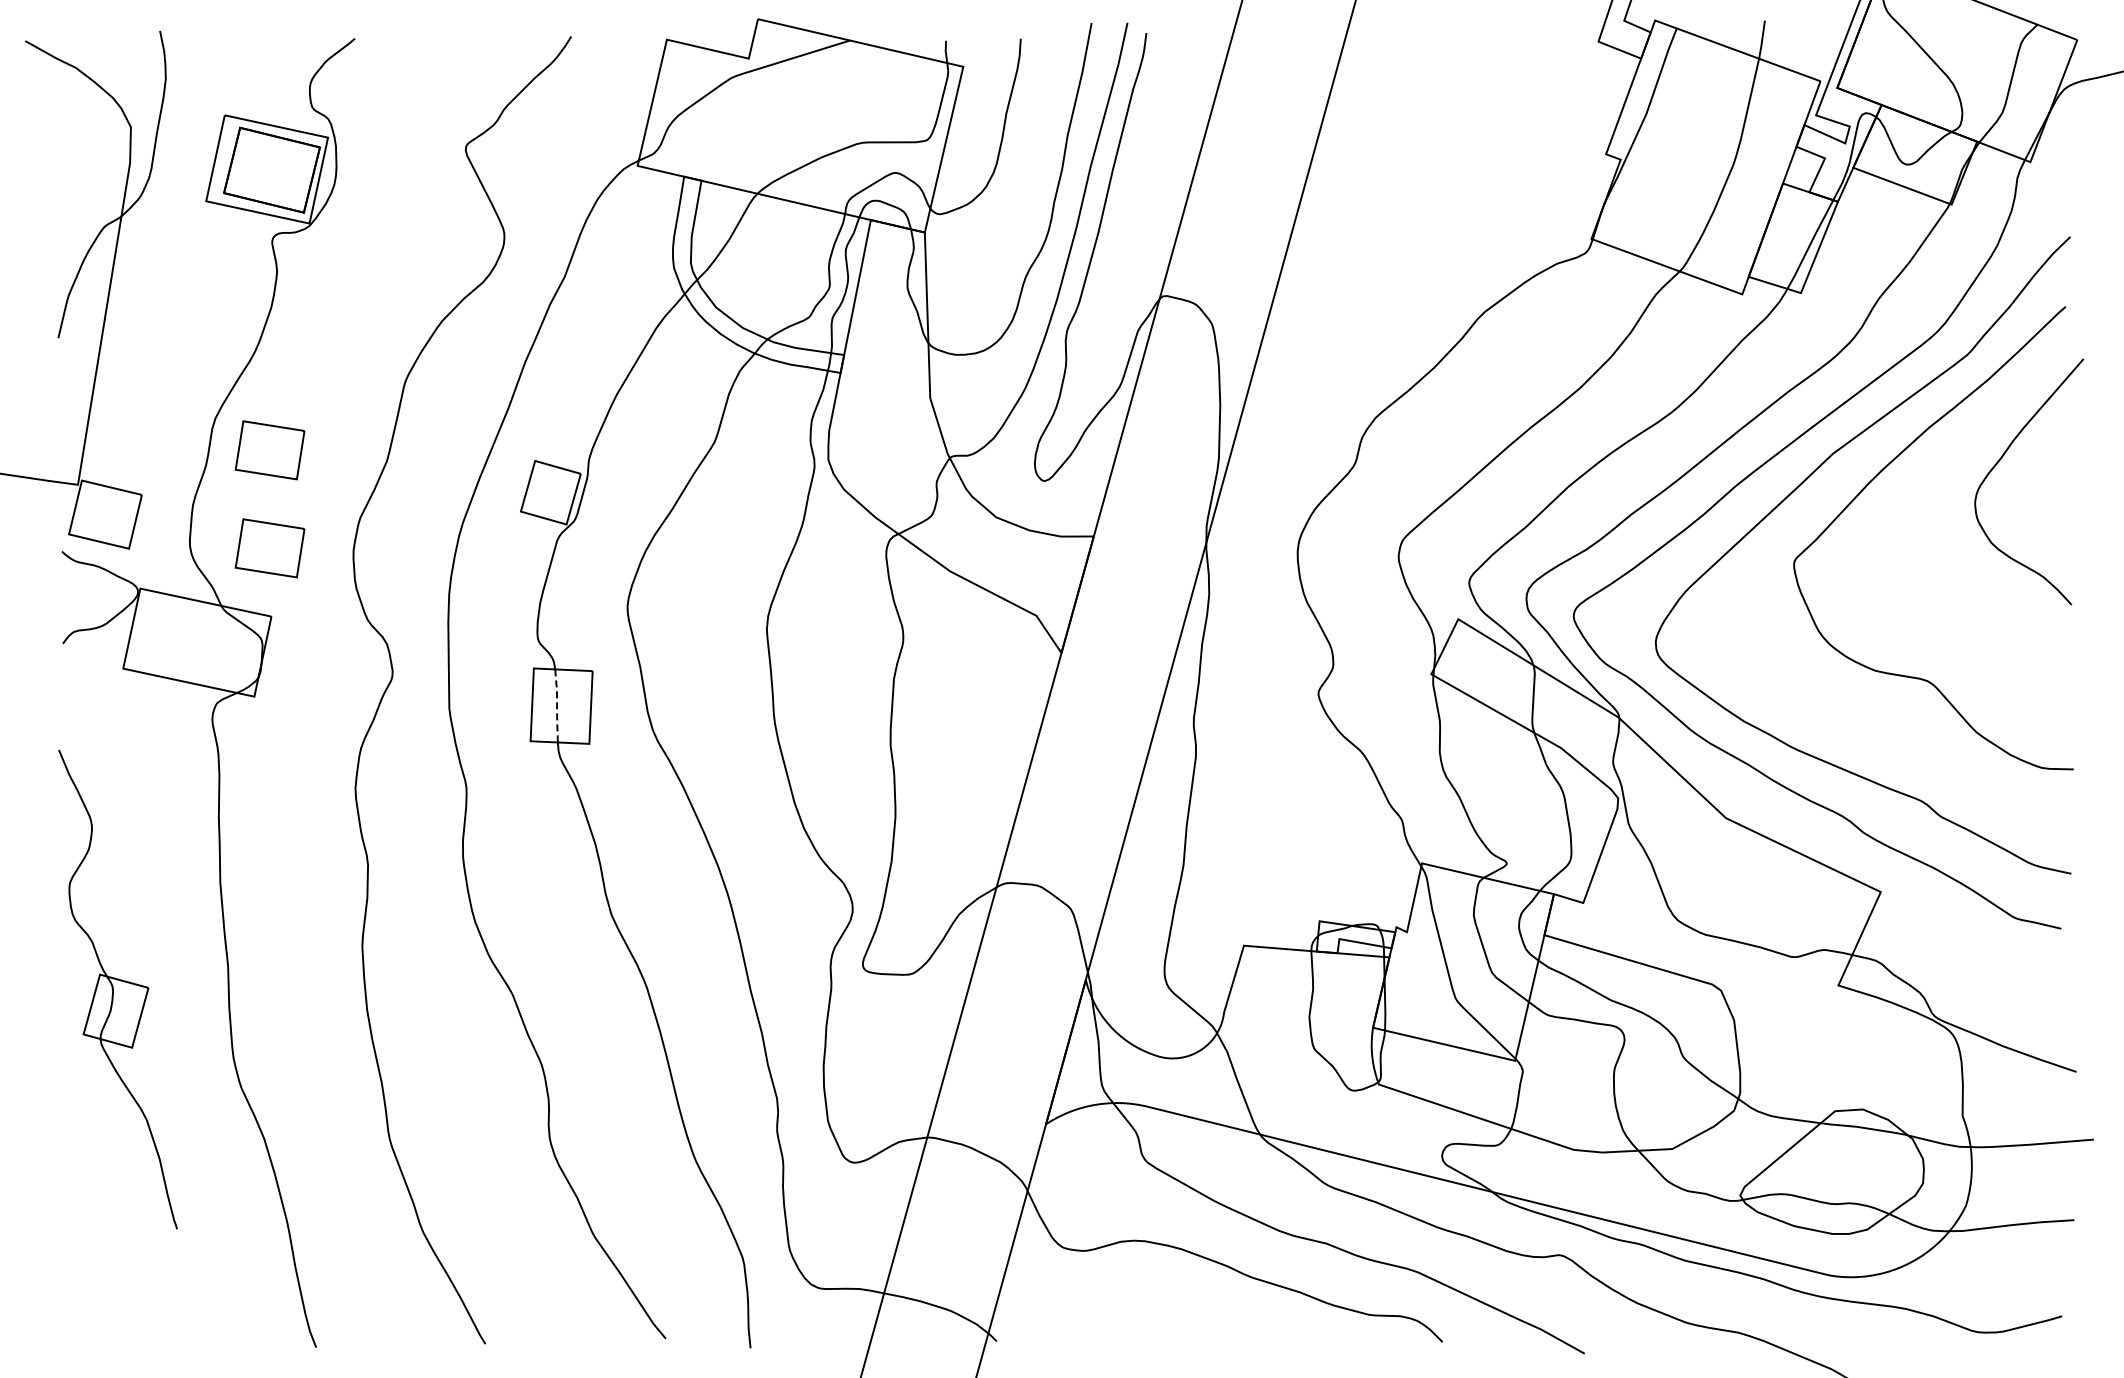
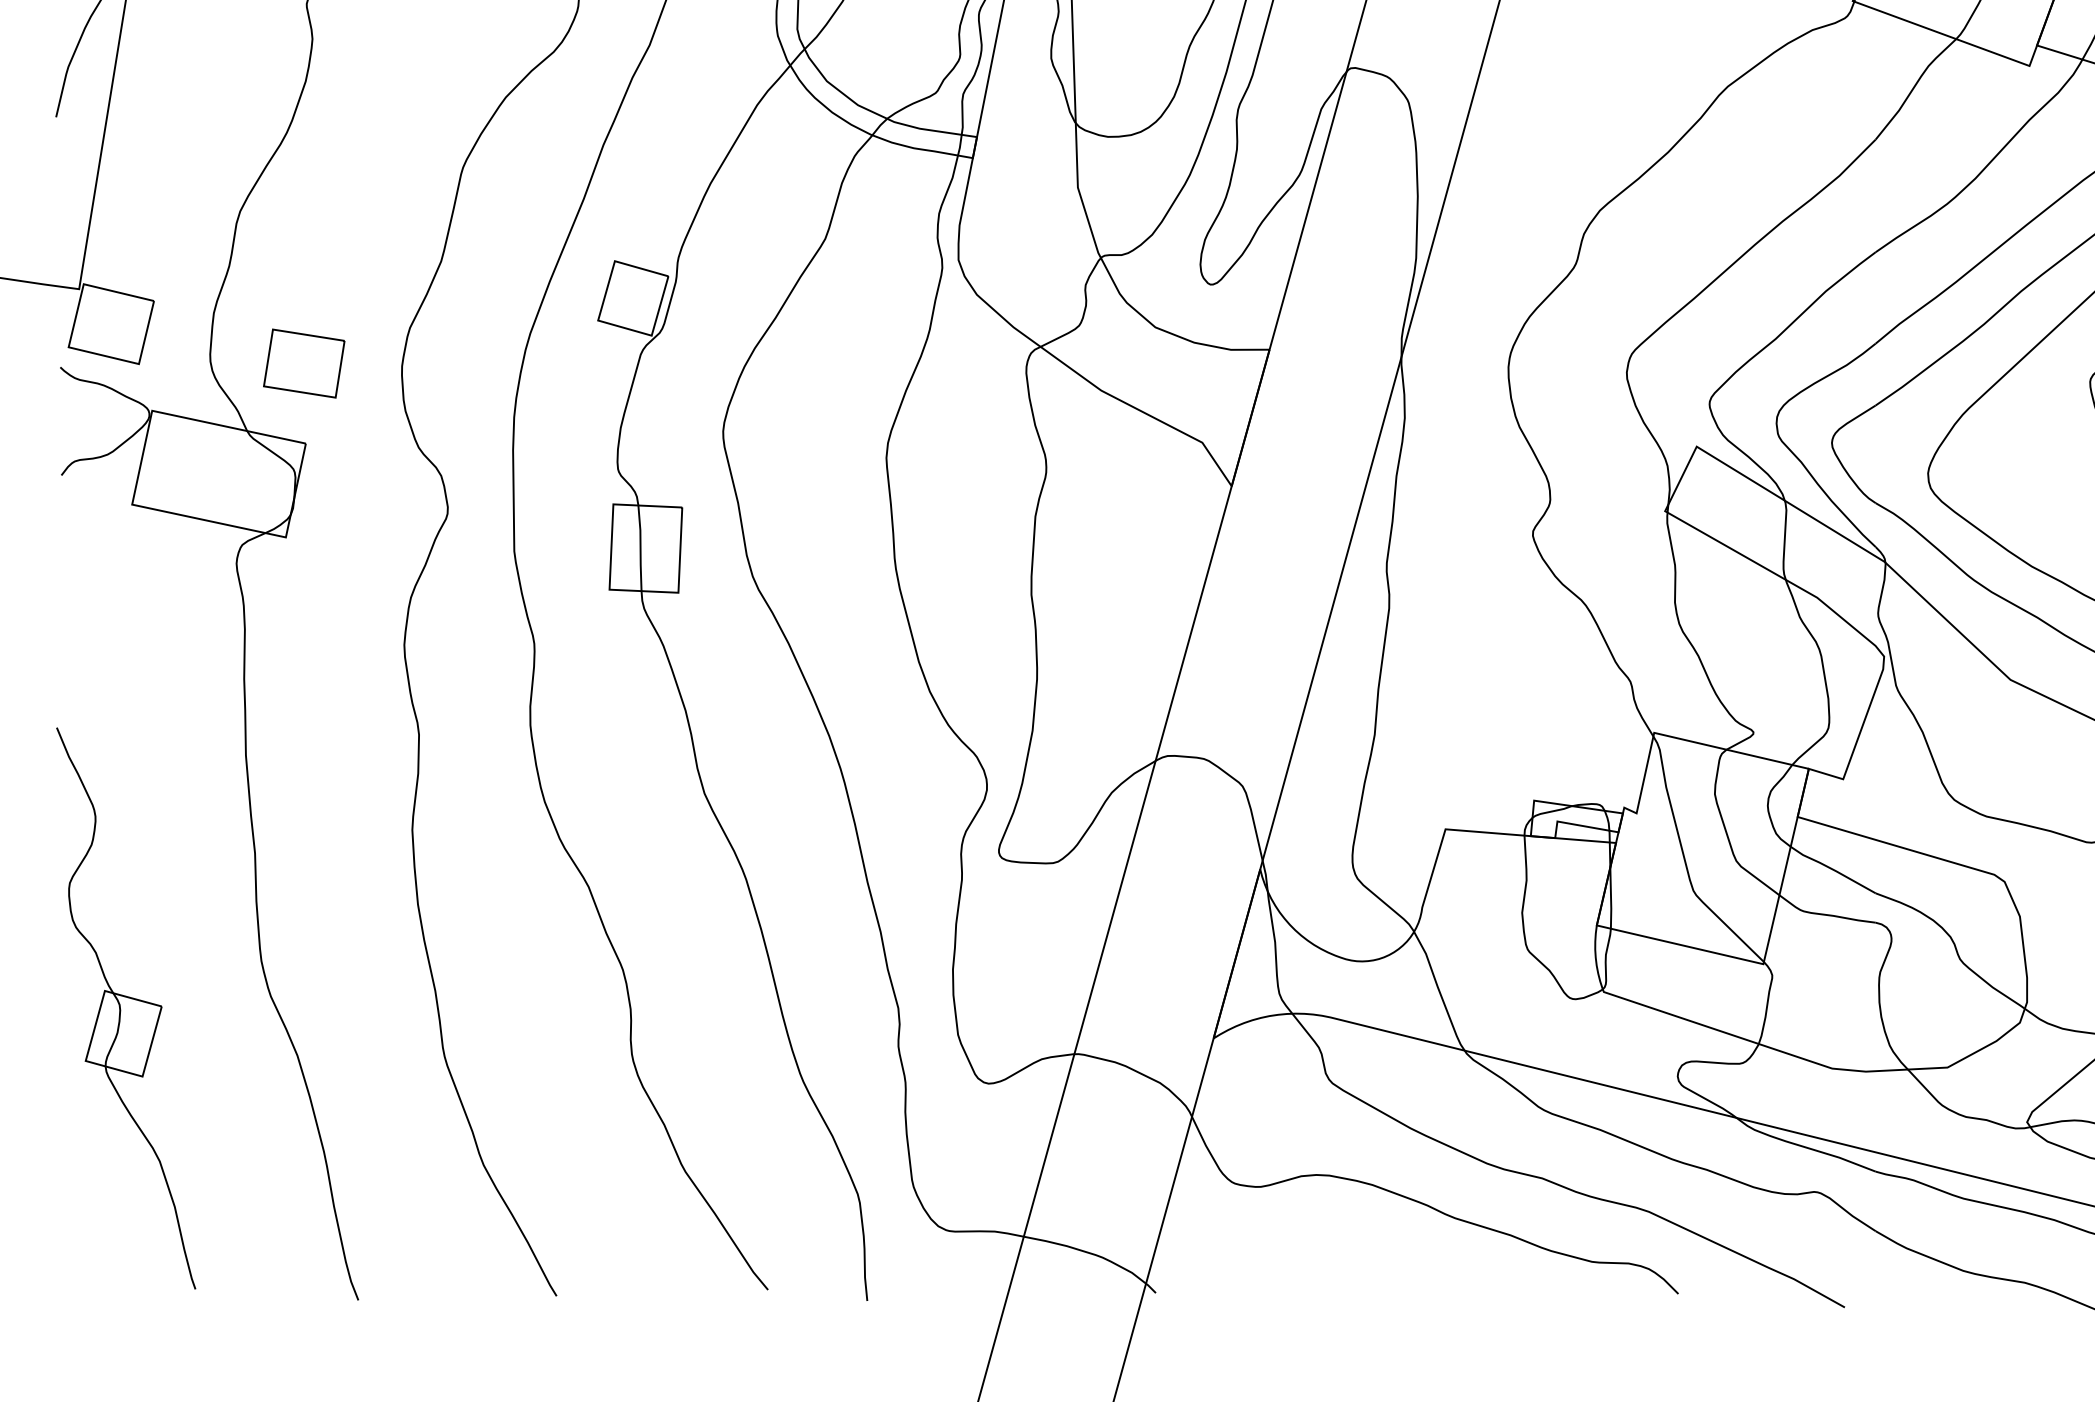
part: (269, 450) -> (303, 248), removed
line: (557, 706) -> (641, 548), dashed -> solid
part: (117, 989) -> (125, 1008), moved

